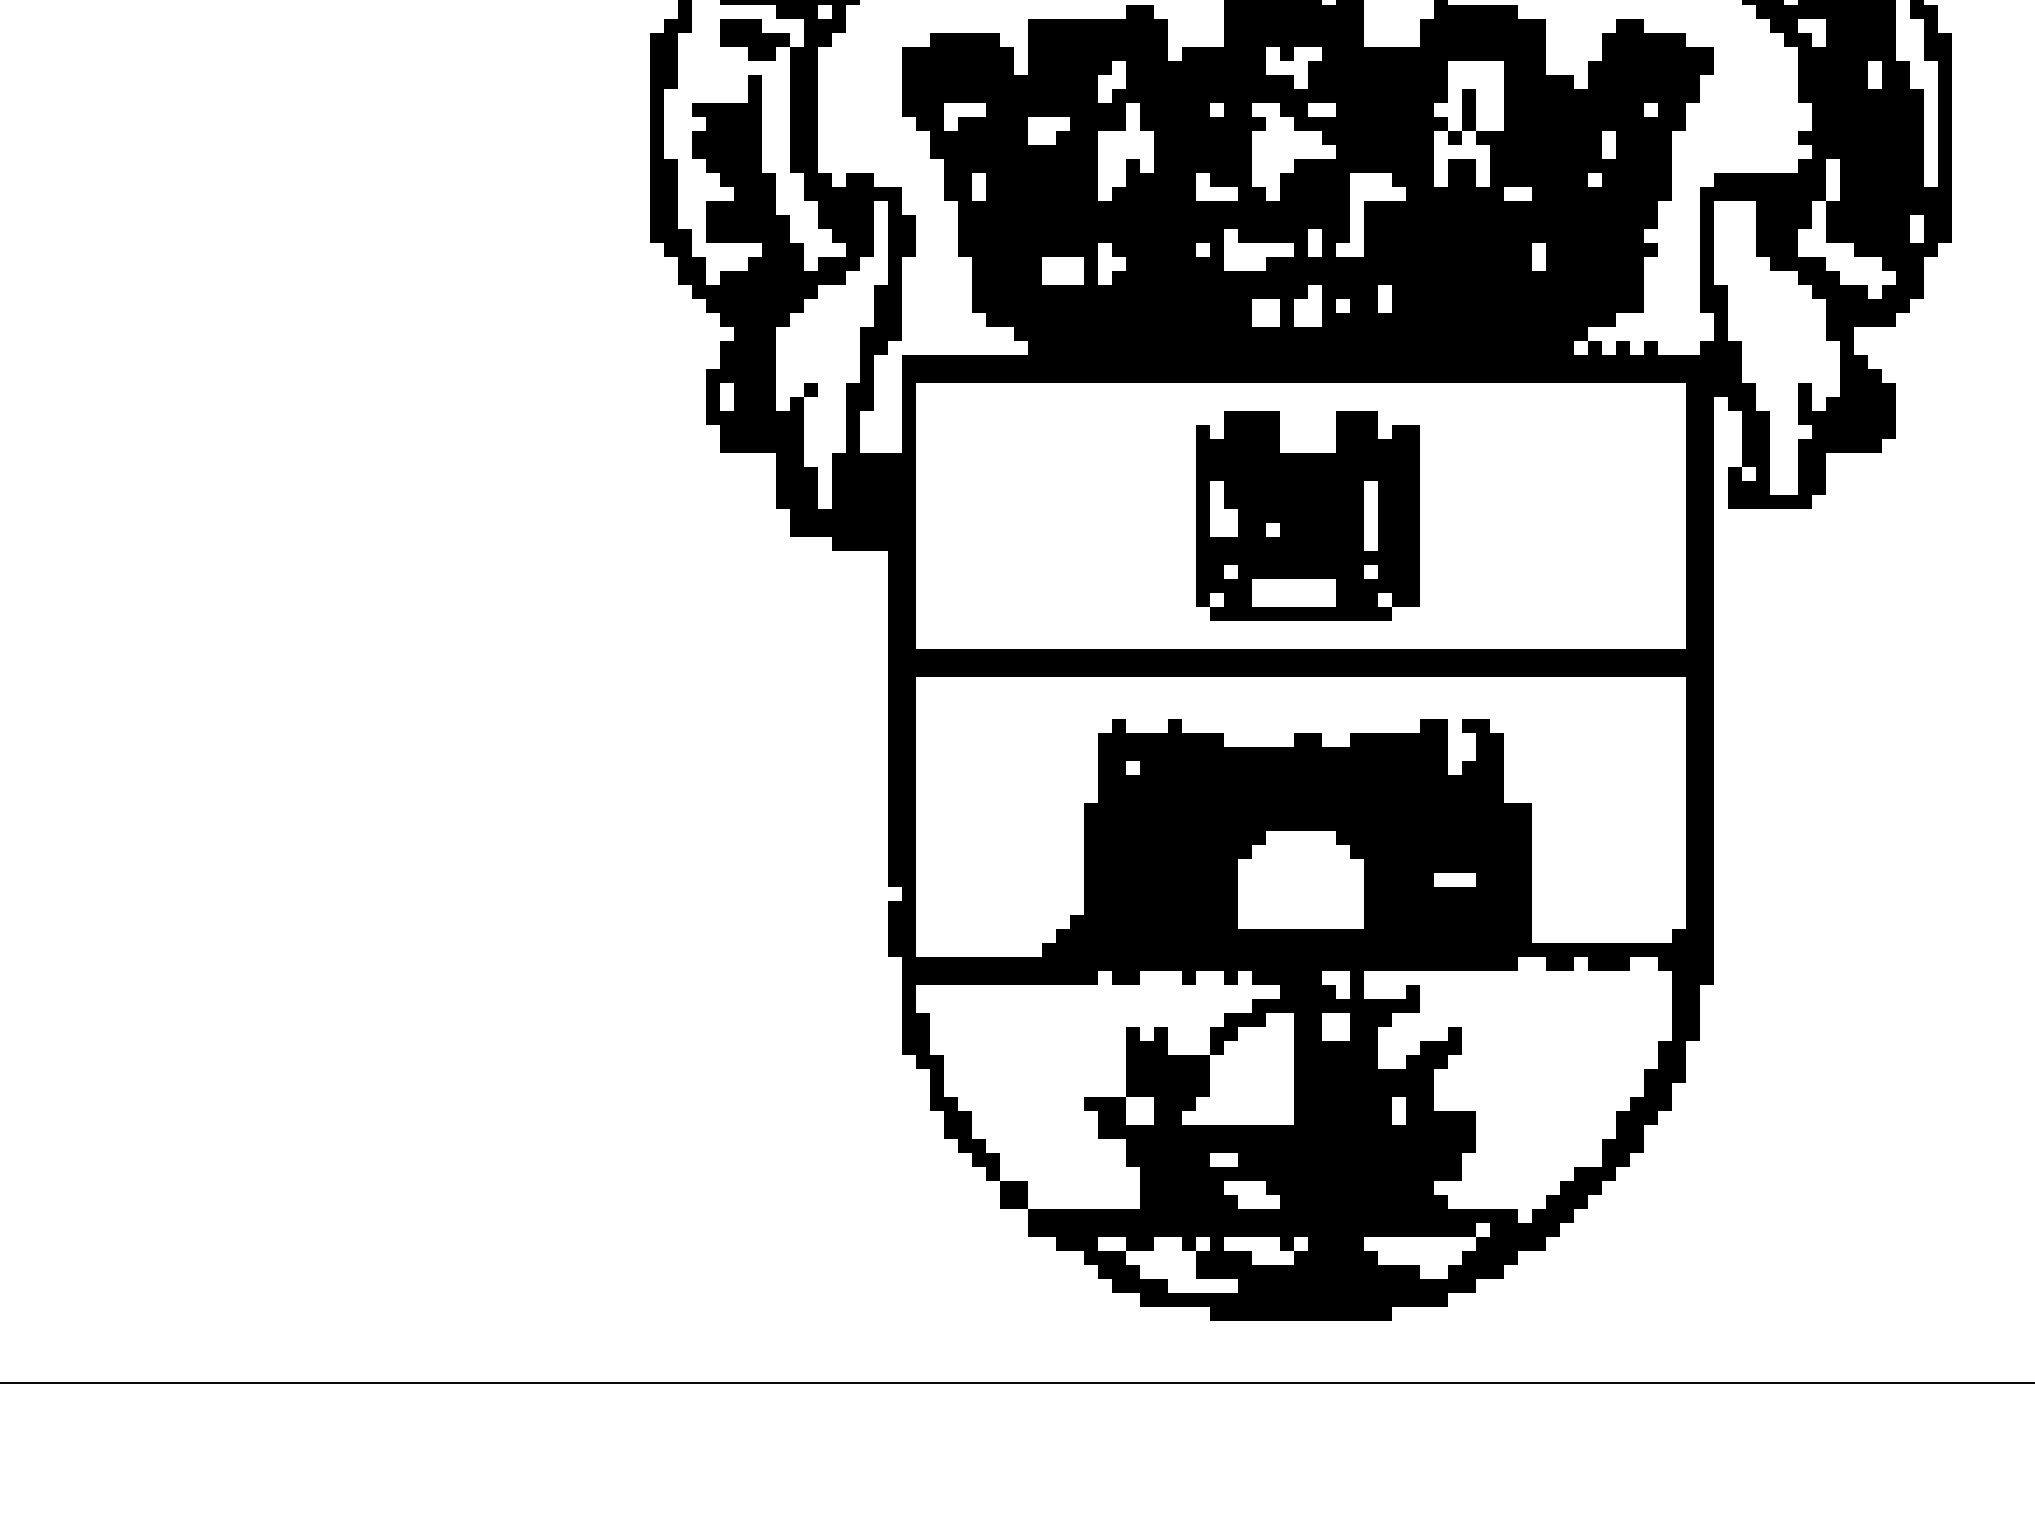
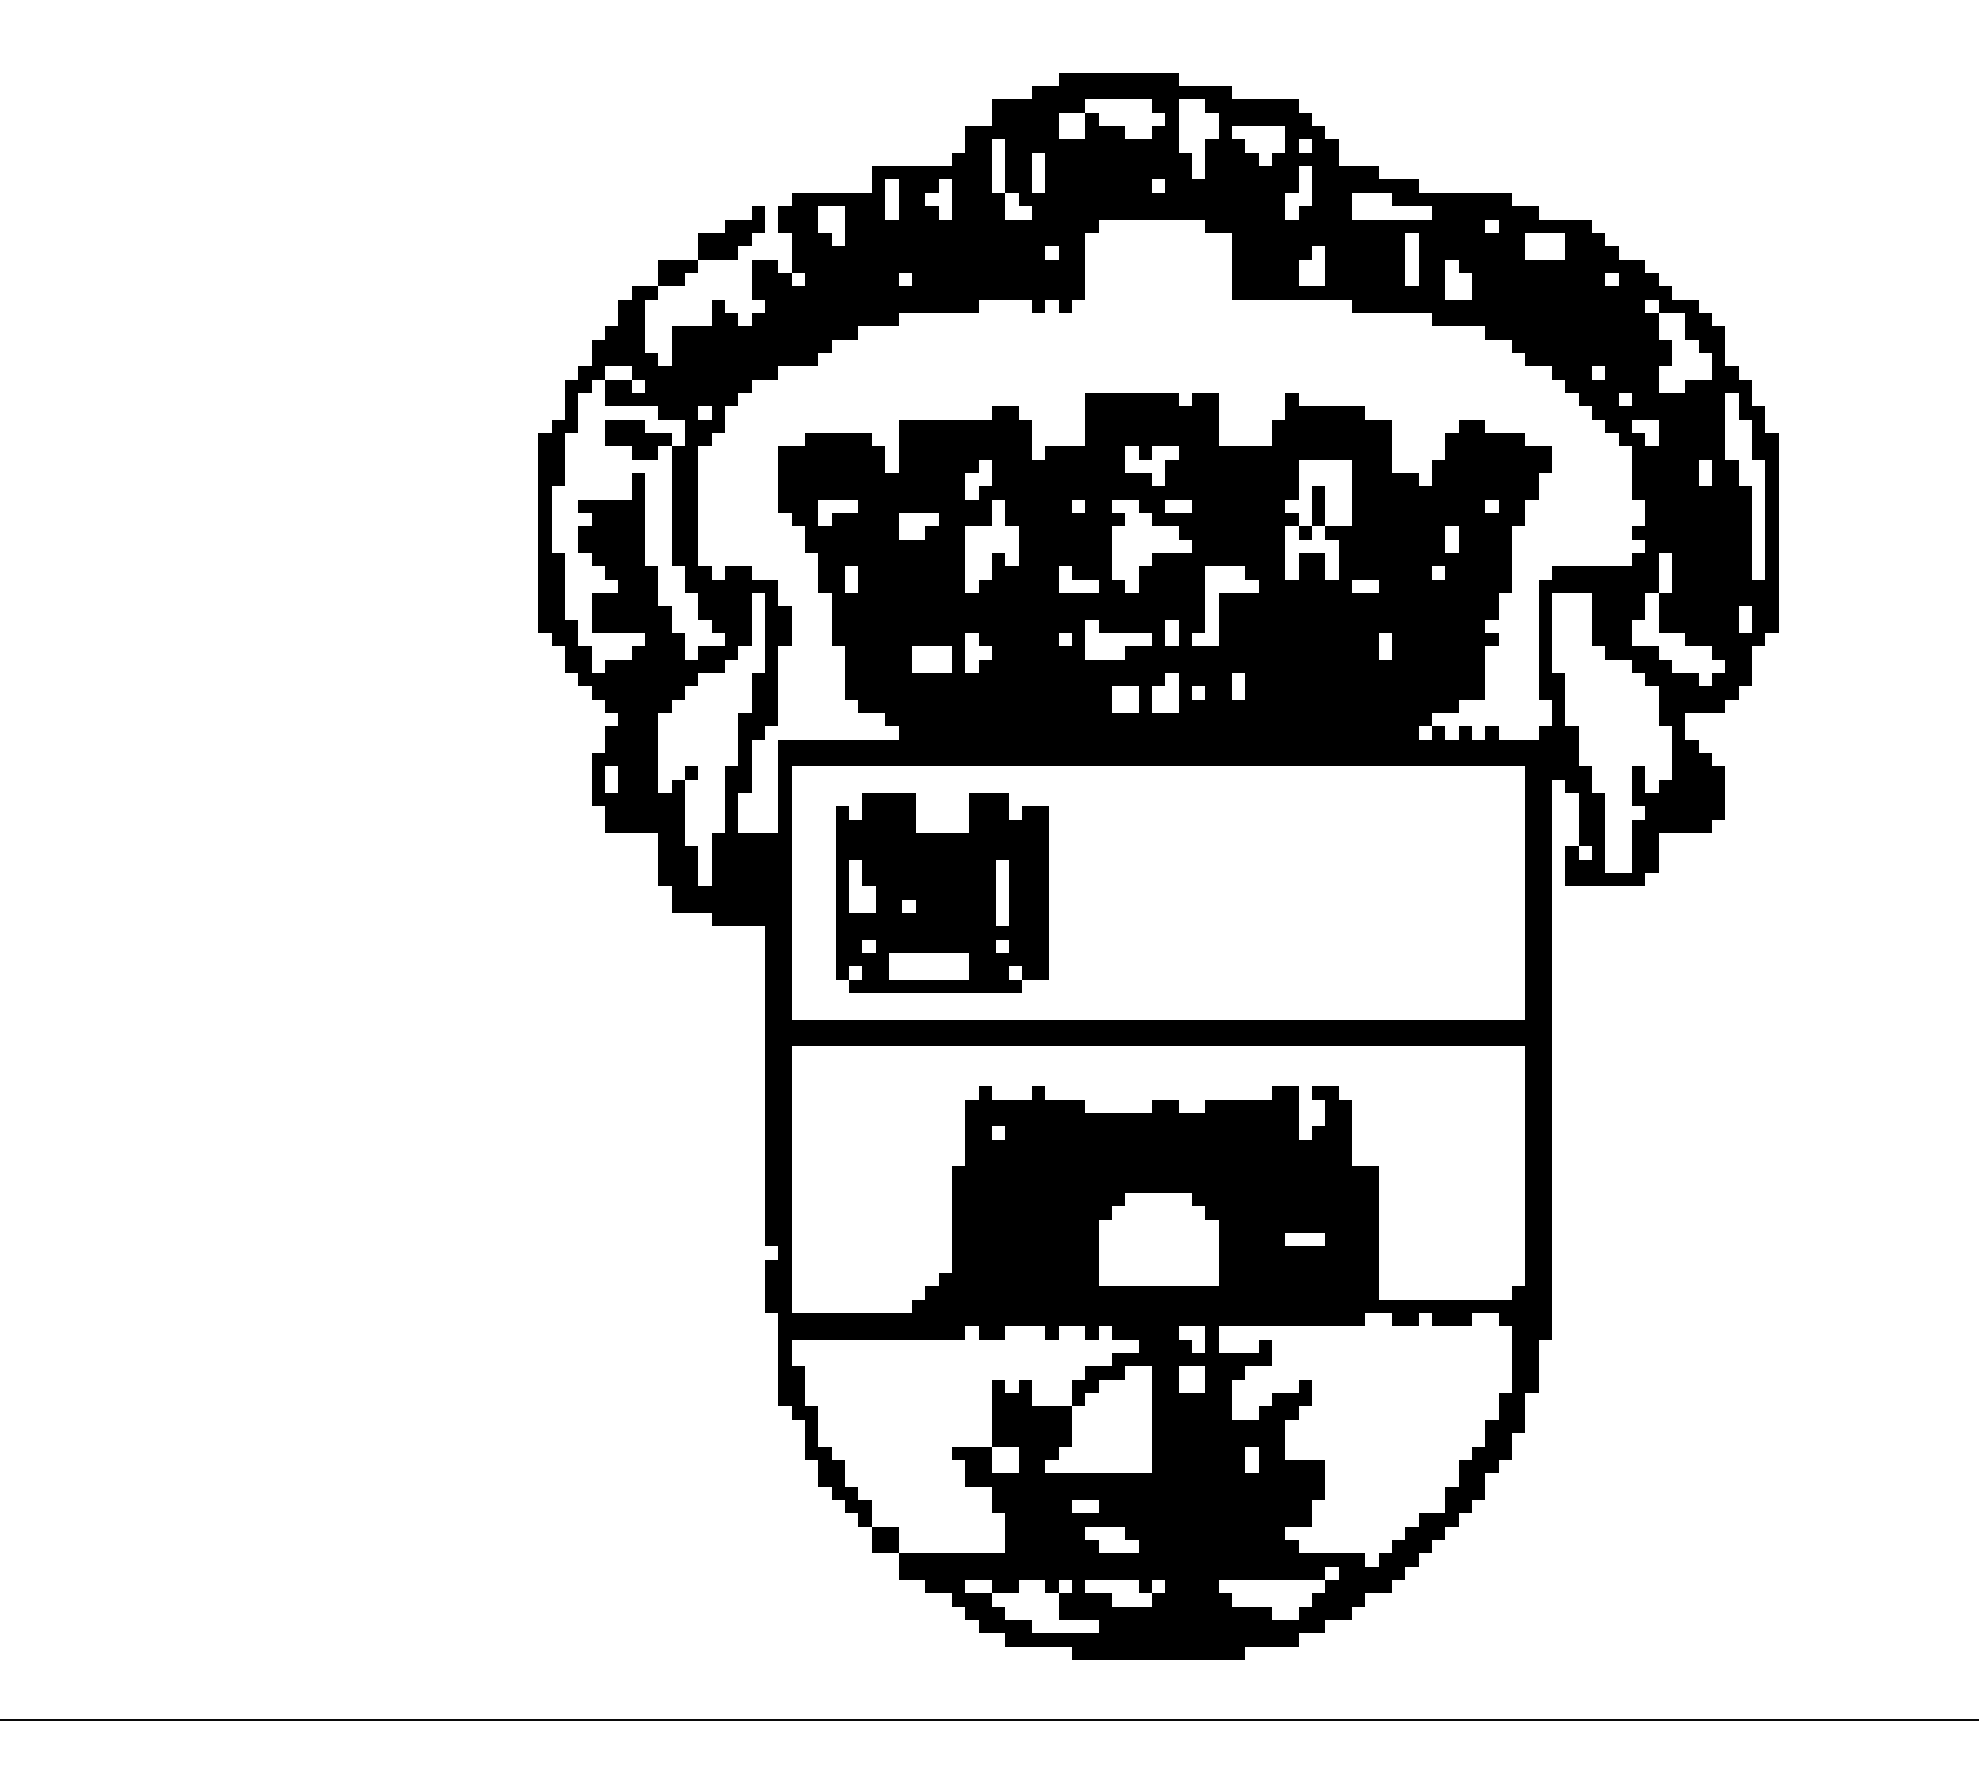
part: (1308, 515) -> (942, 892), moved

